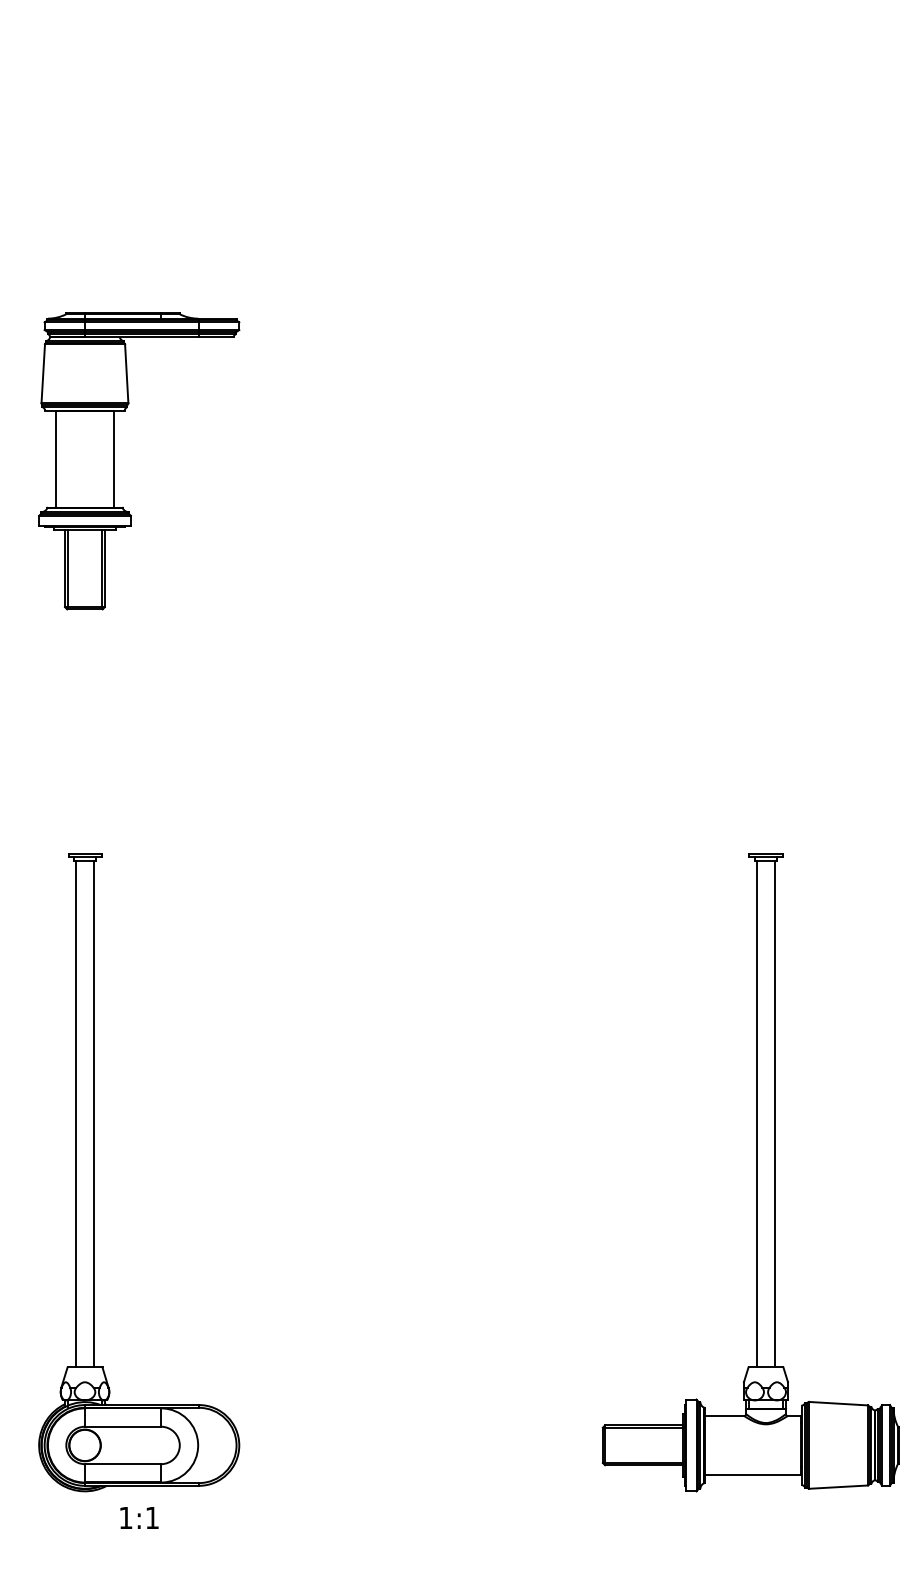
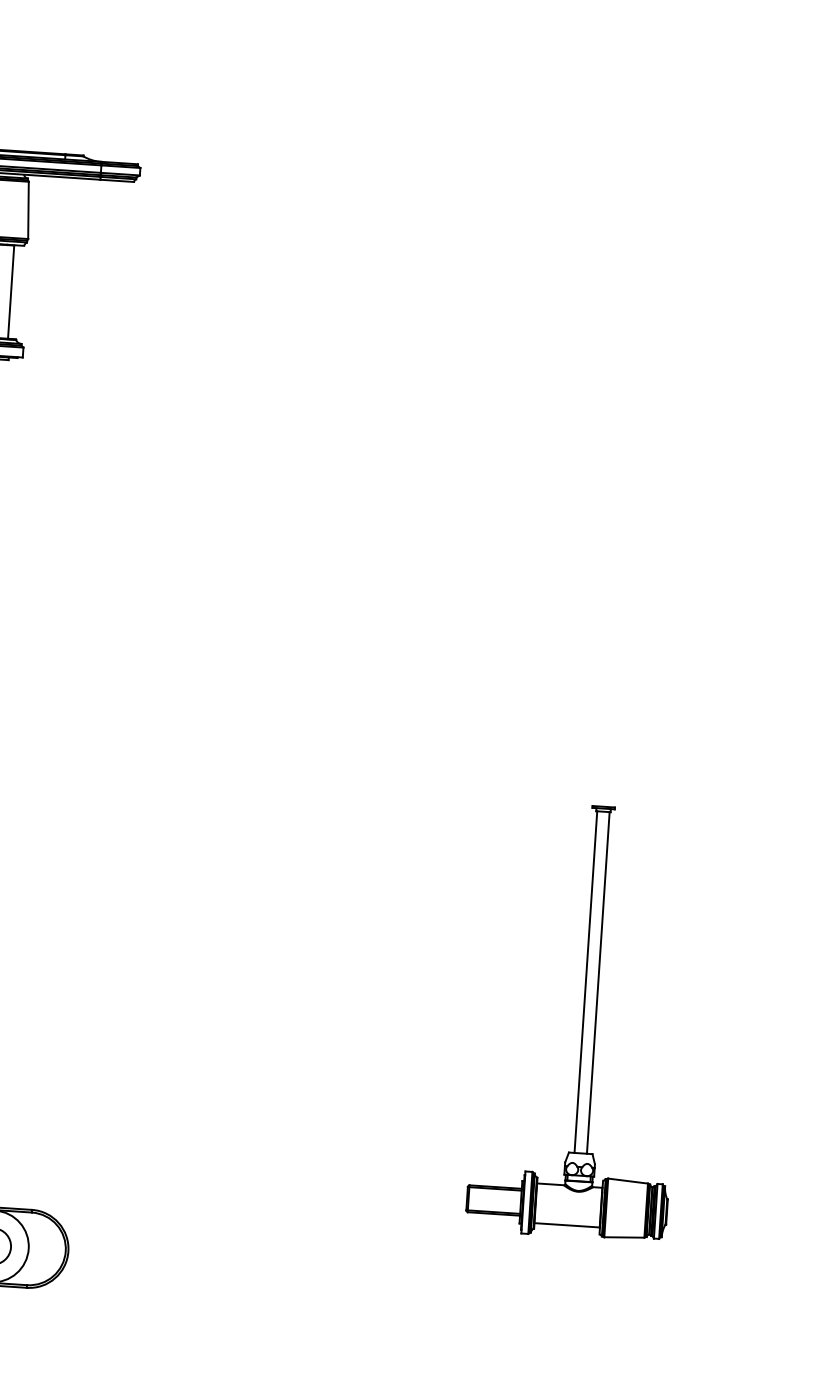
part: (750, 1172) -> (579, 1020), size x0.7

